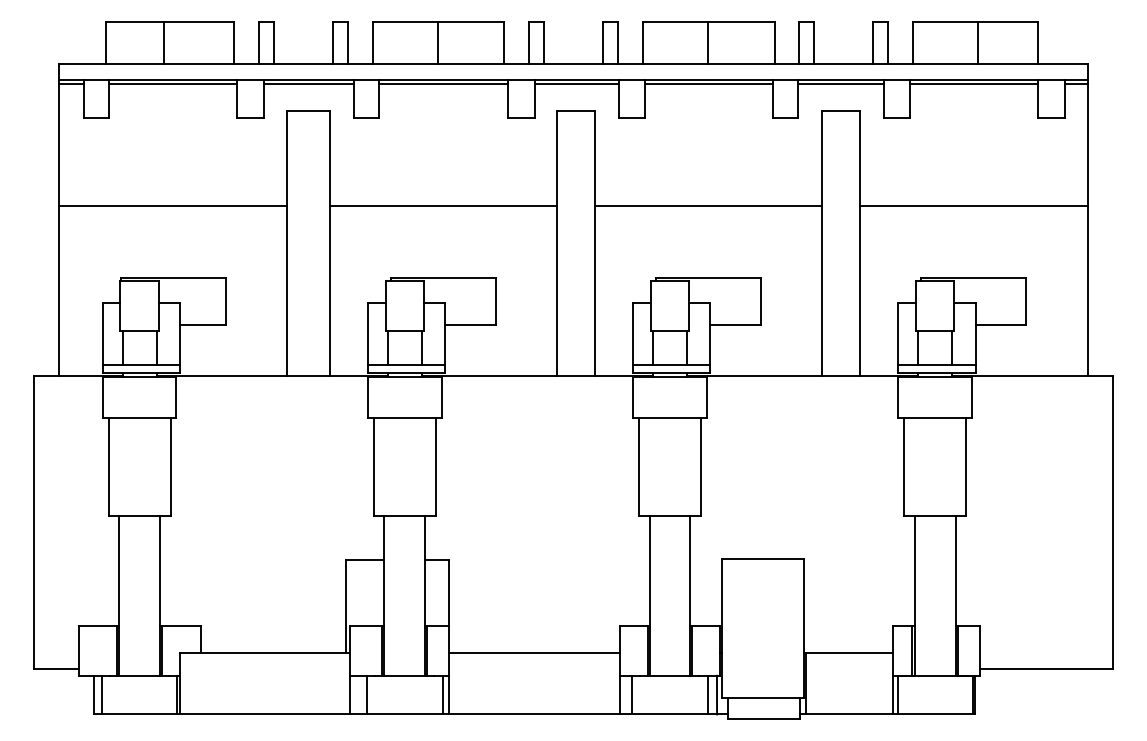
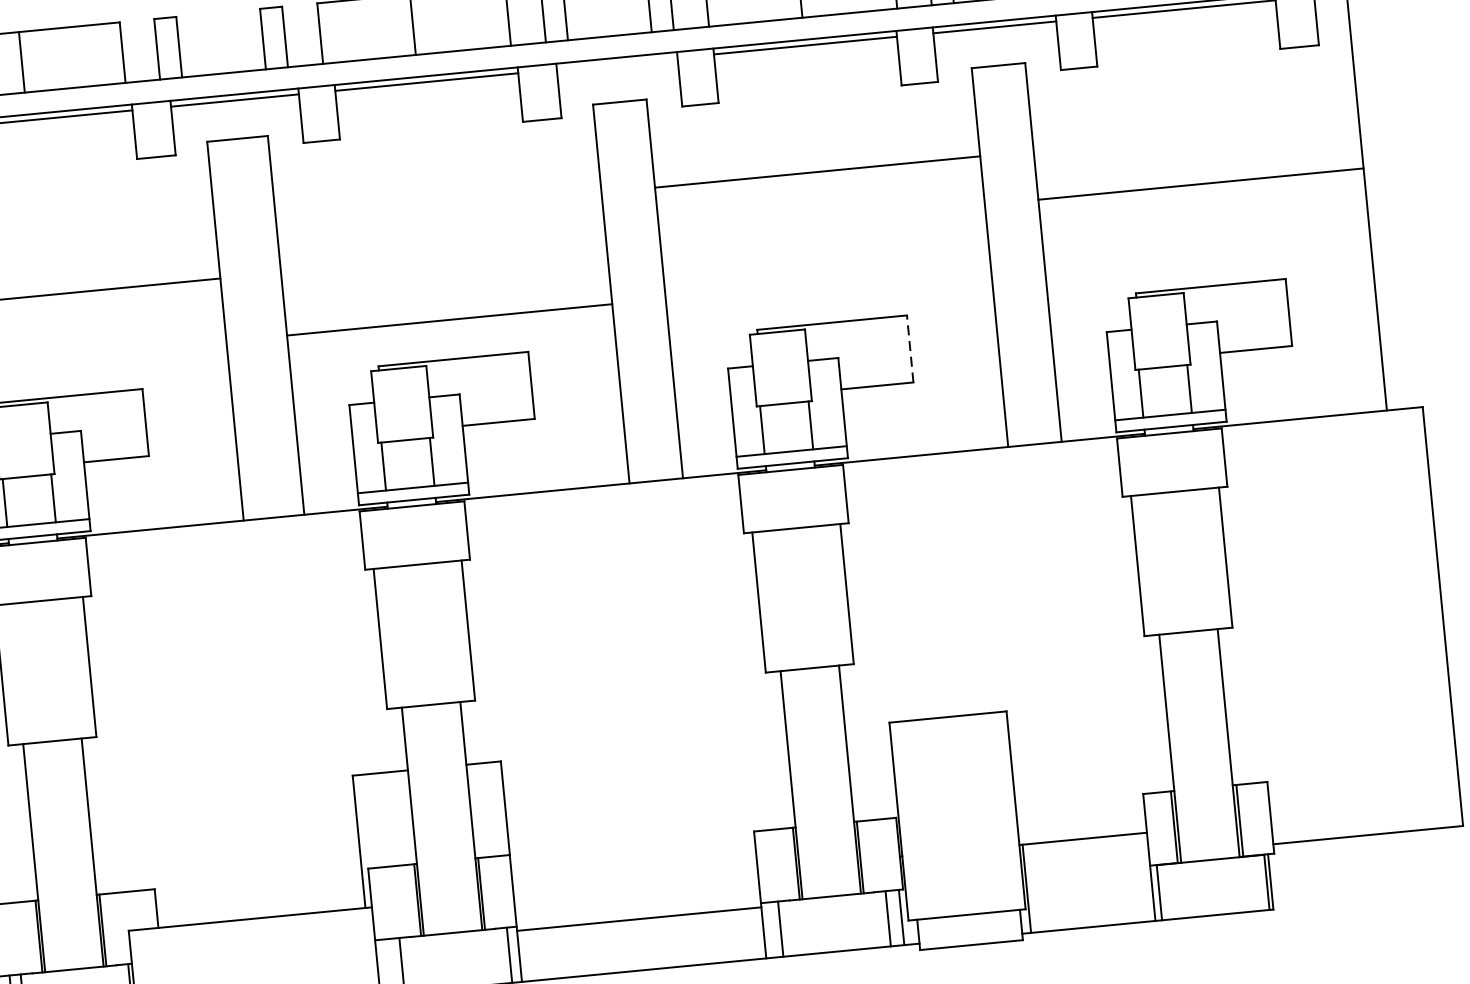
line: (576, 83) -> (616, 63), removed
line: (443, 206) -> (449, 320), moved
line: (708, 206) -> (817, 172), moved
line: (760, 300) -> (909, 347), solid -> dashed
line: (534, 652) -> (638, 918), moved

